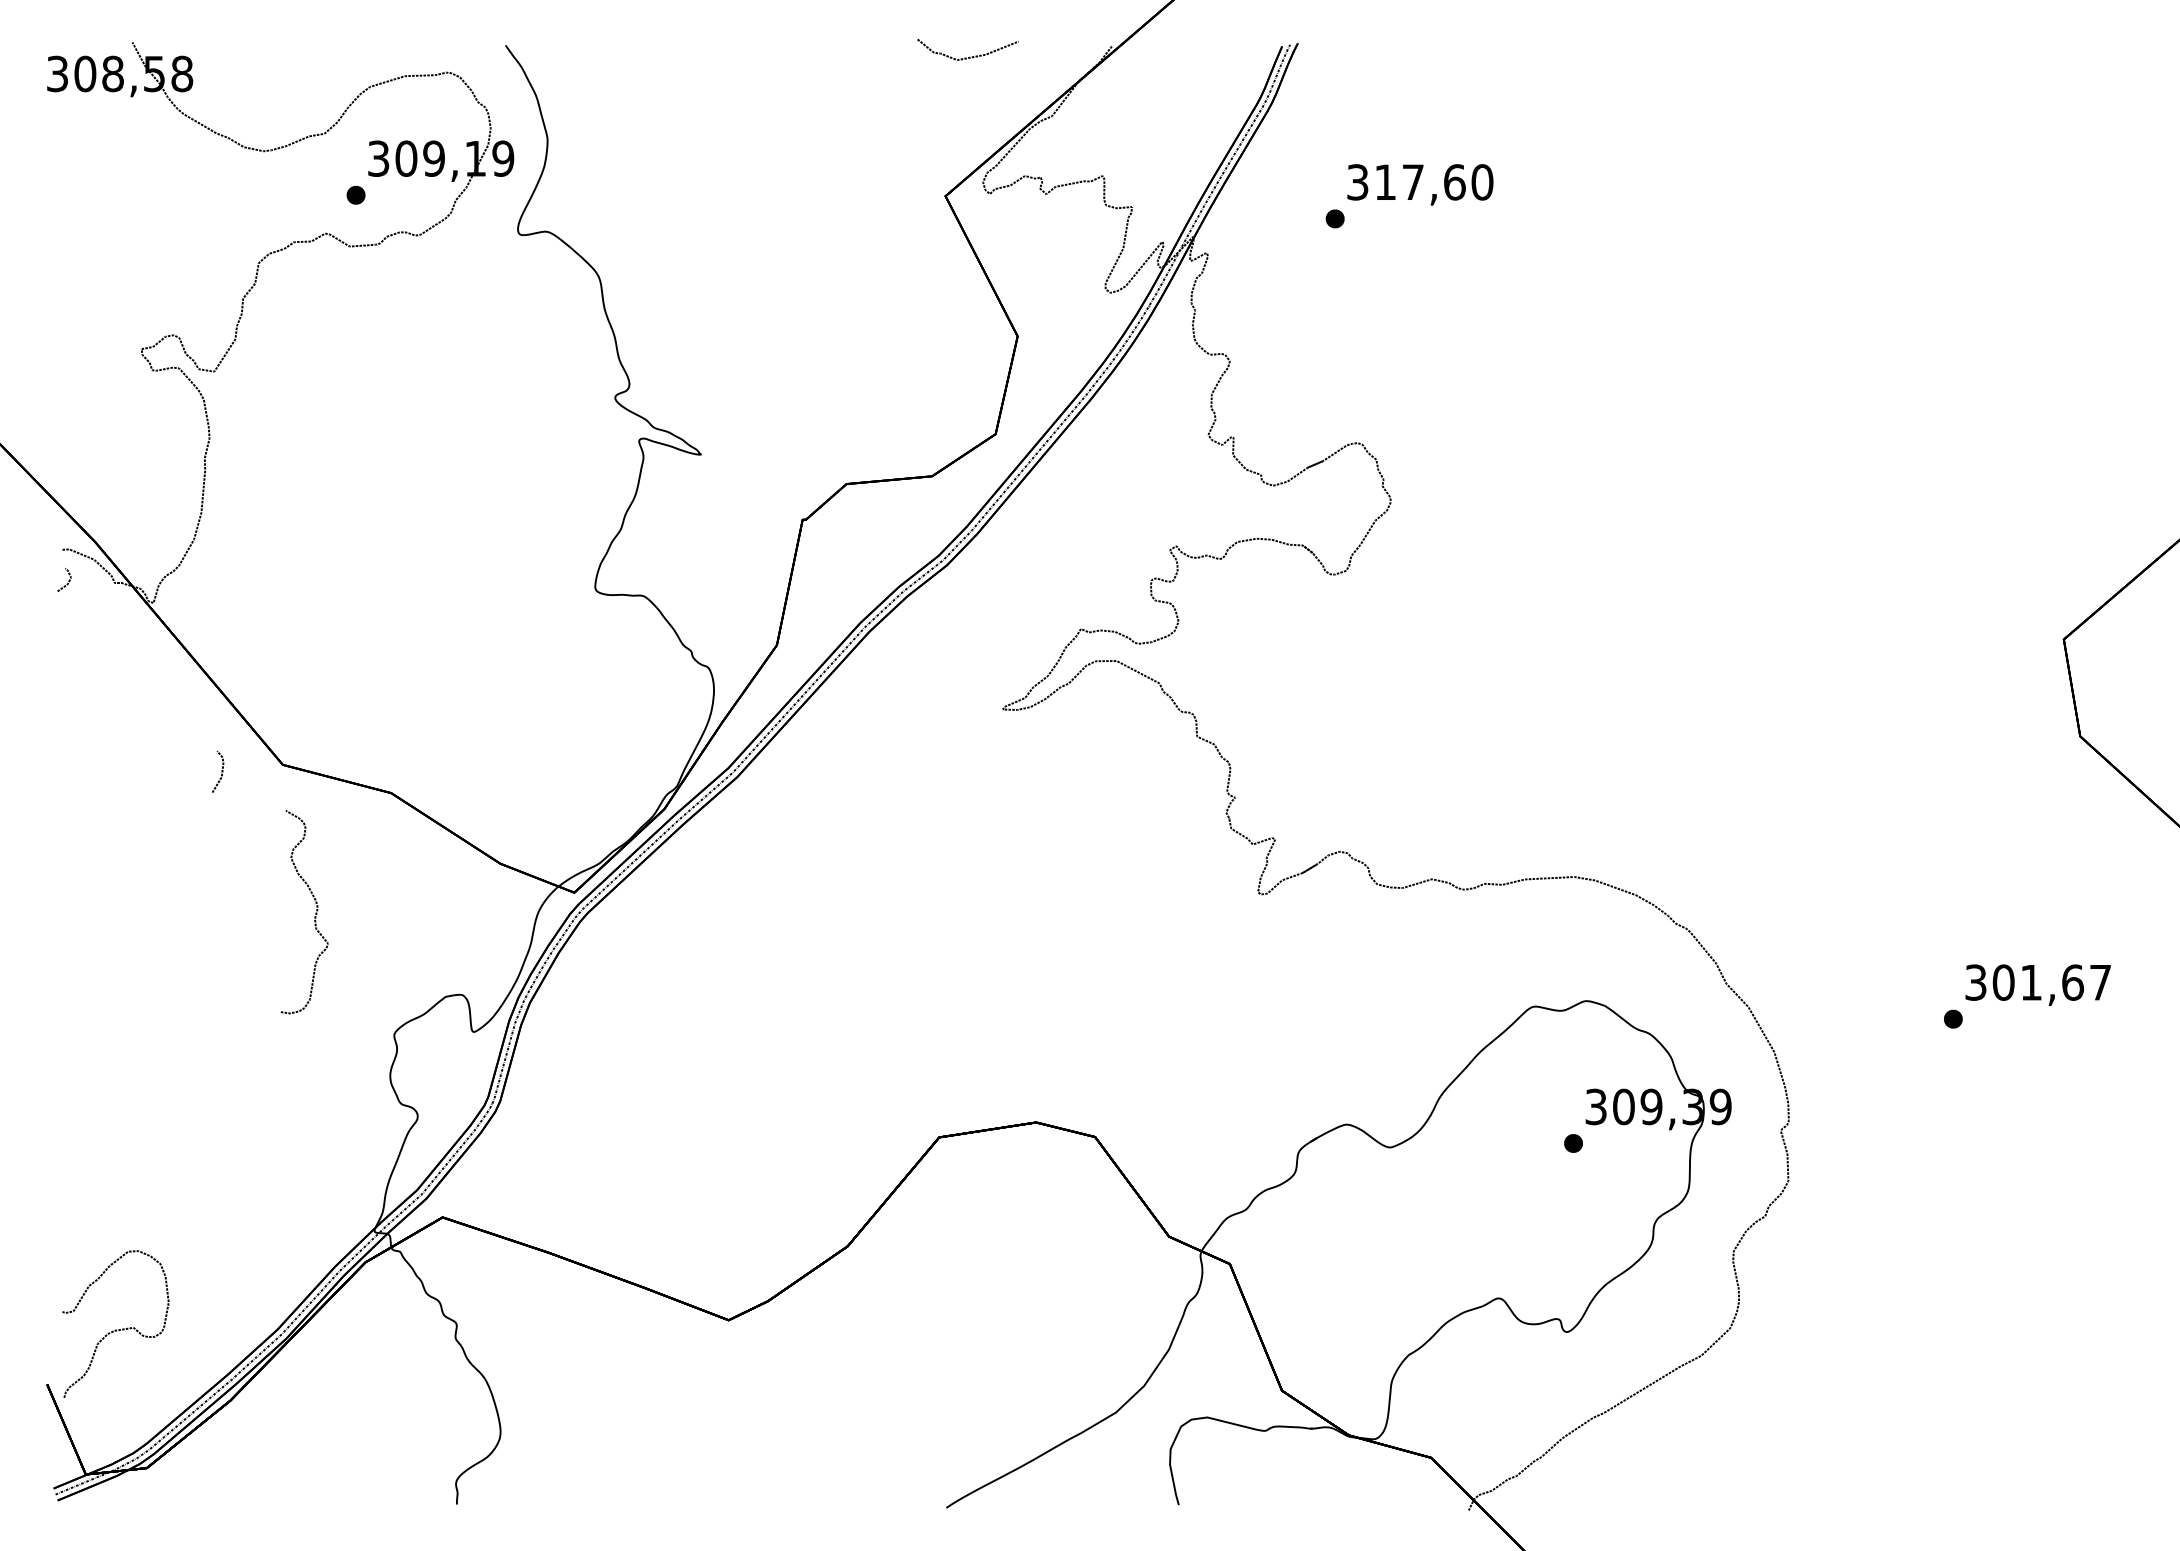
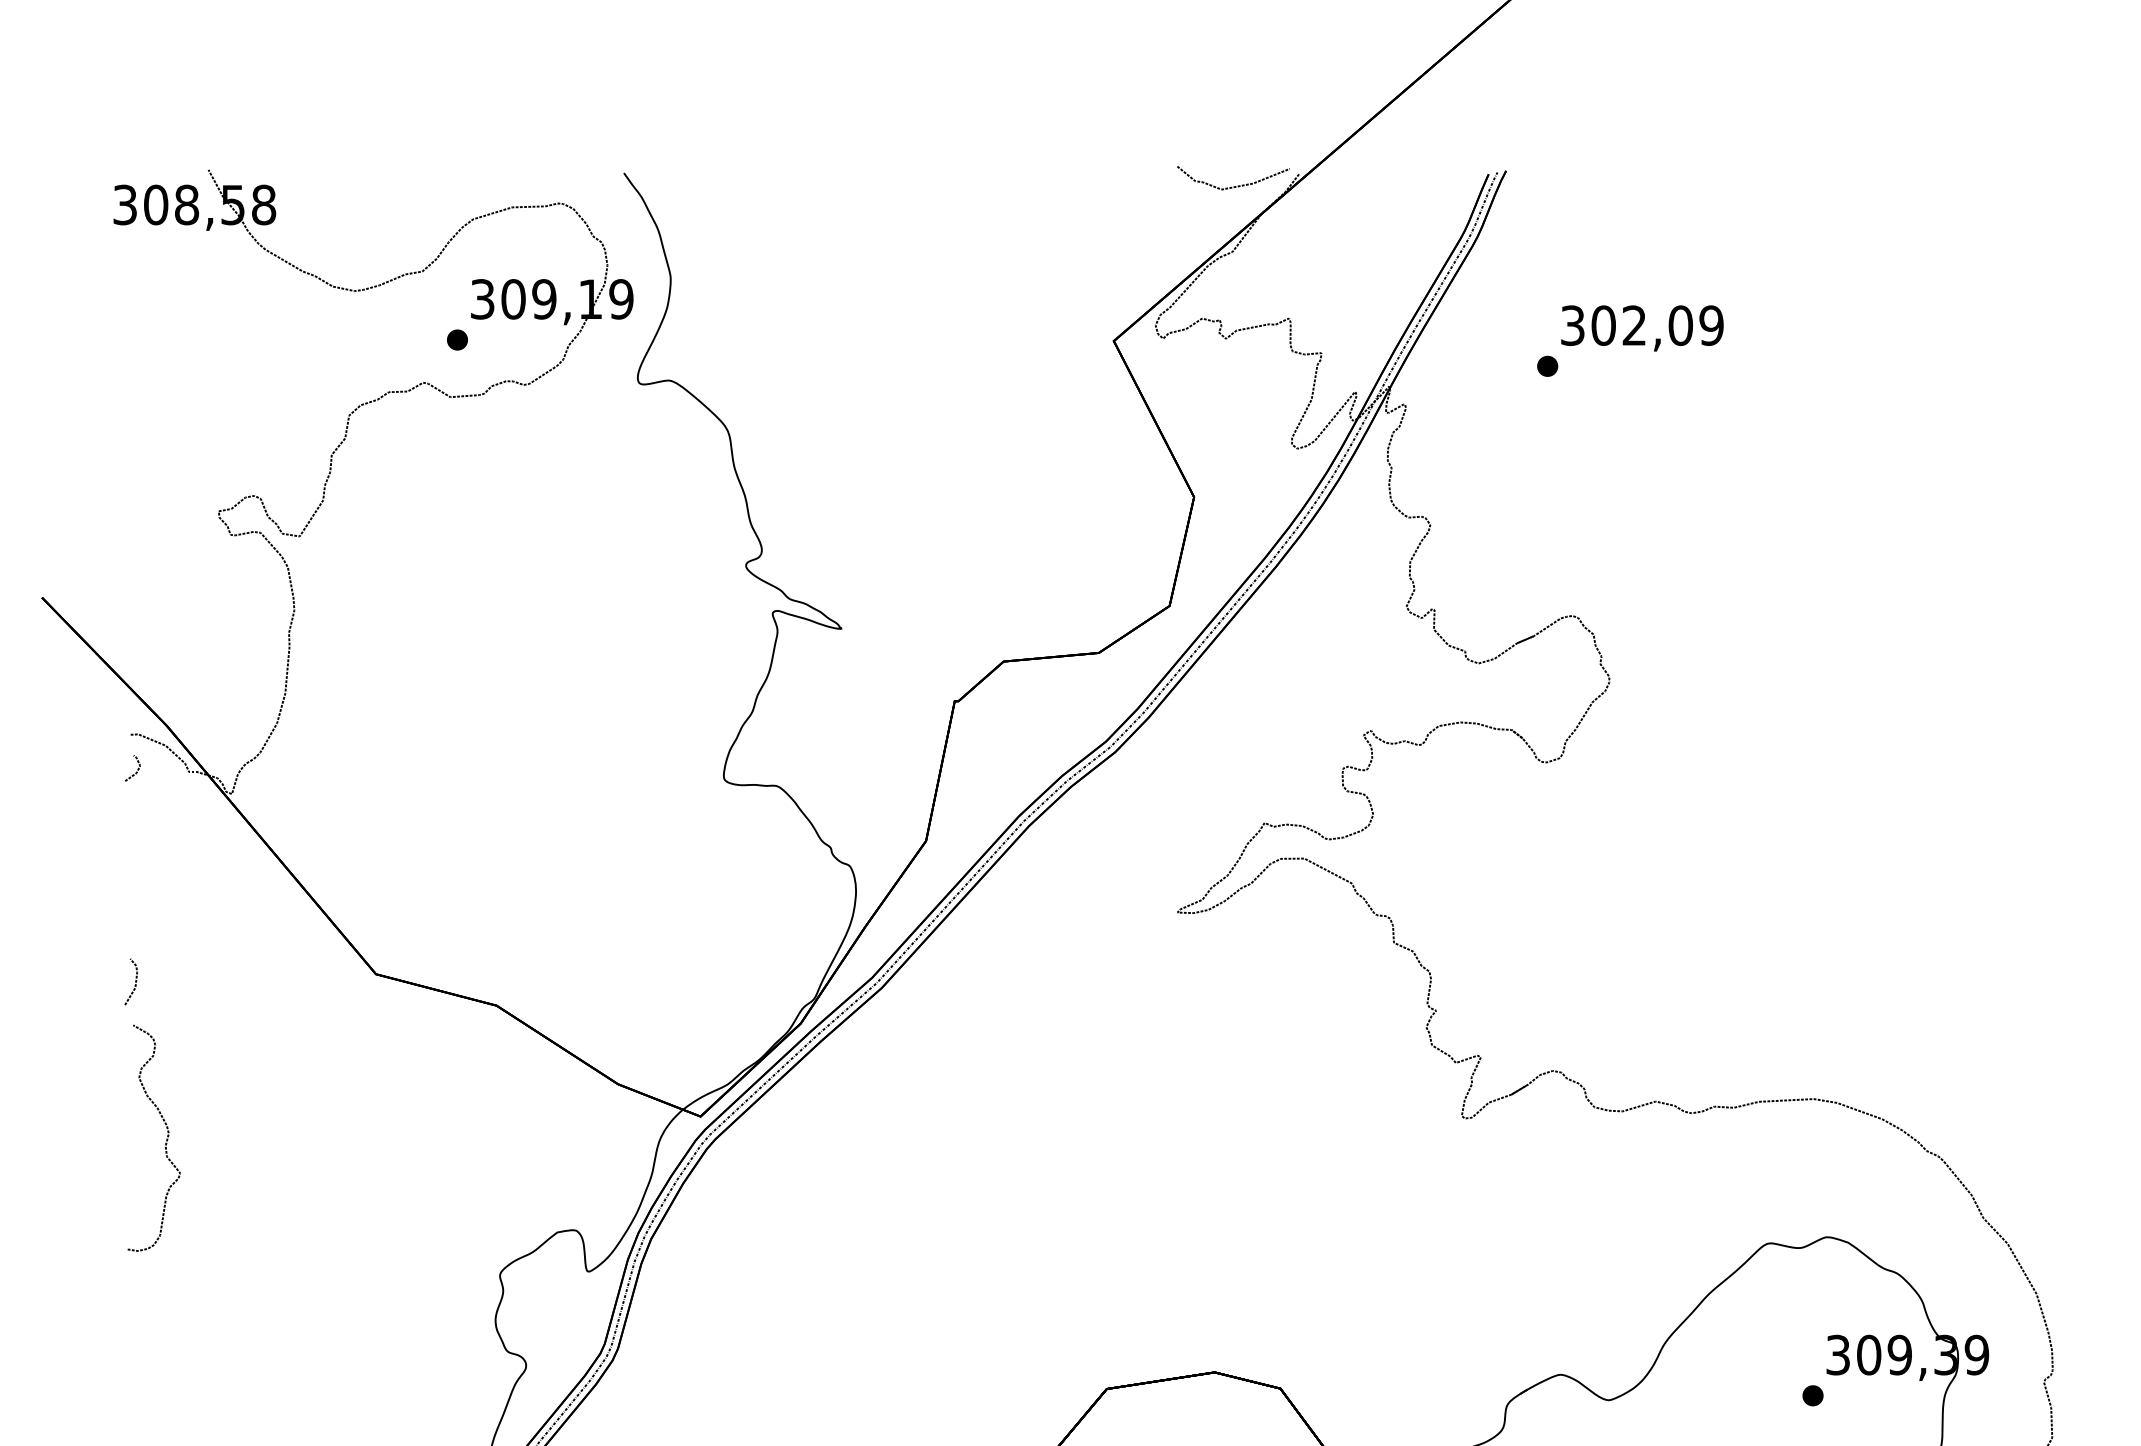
curve: (969, 56) -> (1235, 185), moved
text: (1433, 182) -> (1657, 325), 317,60 -> 302,09
line: (221, 771) -> (135, 981), moved
curve: (314, 916) -> (165, 1143), moved

